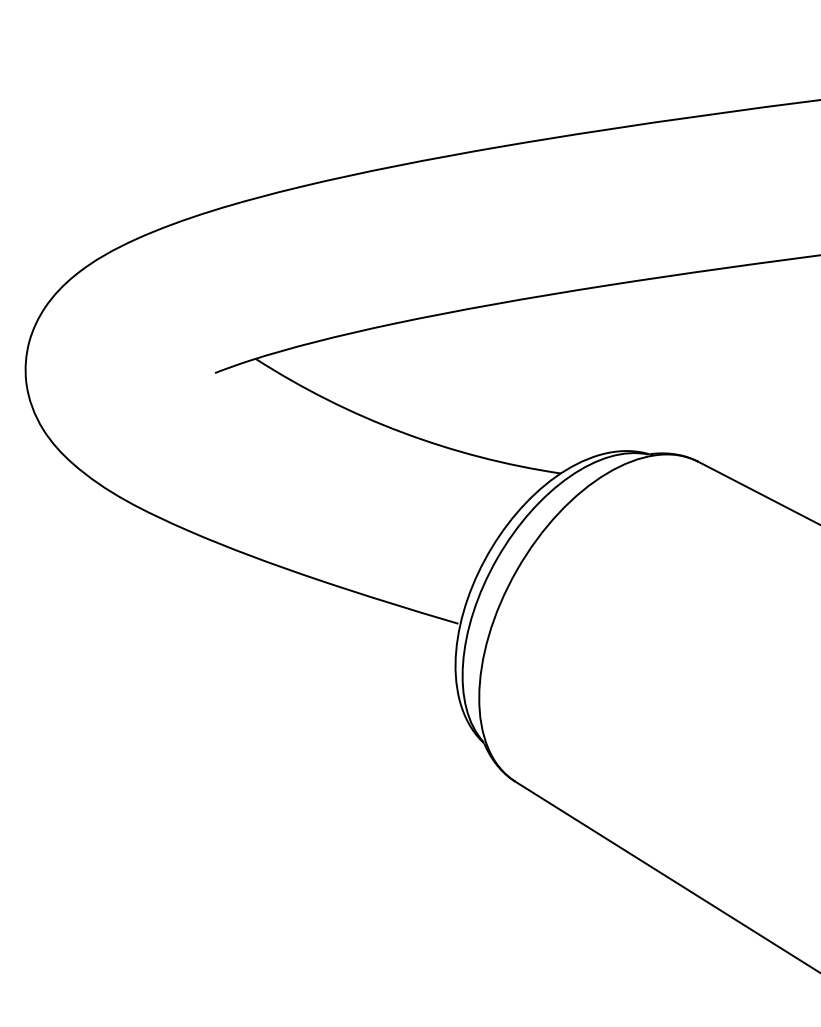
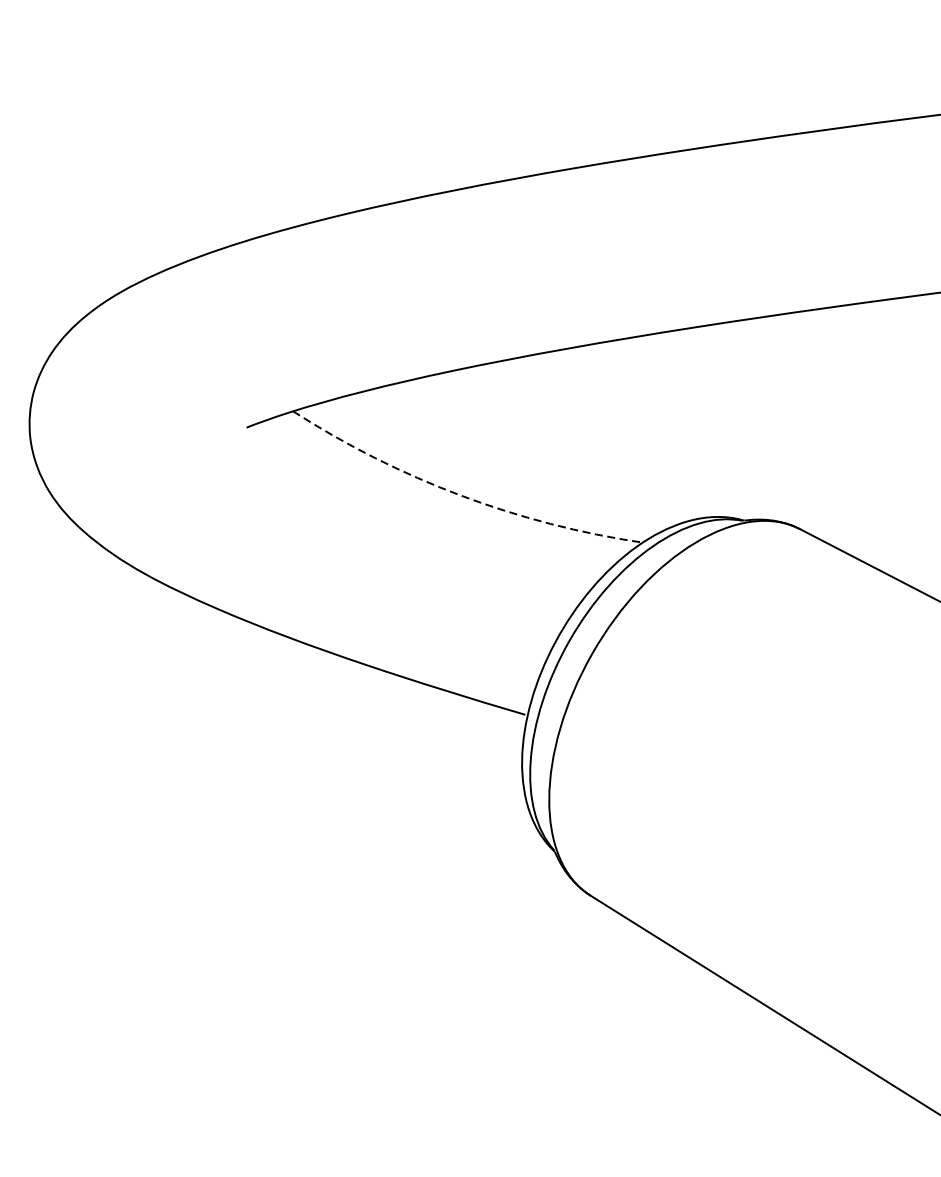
arc: (402, 432) -> (461, 495), solid -> dashed

